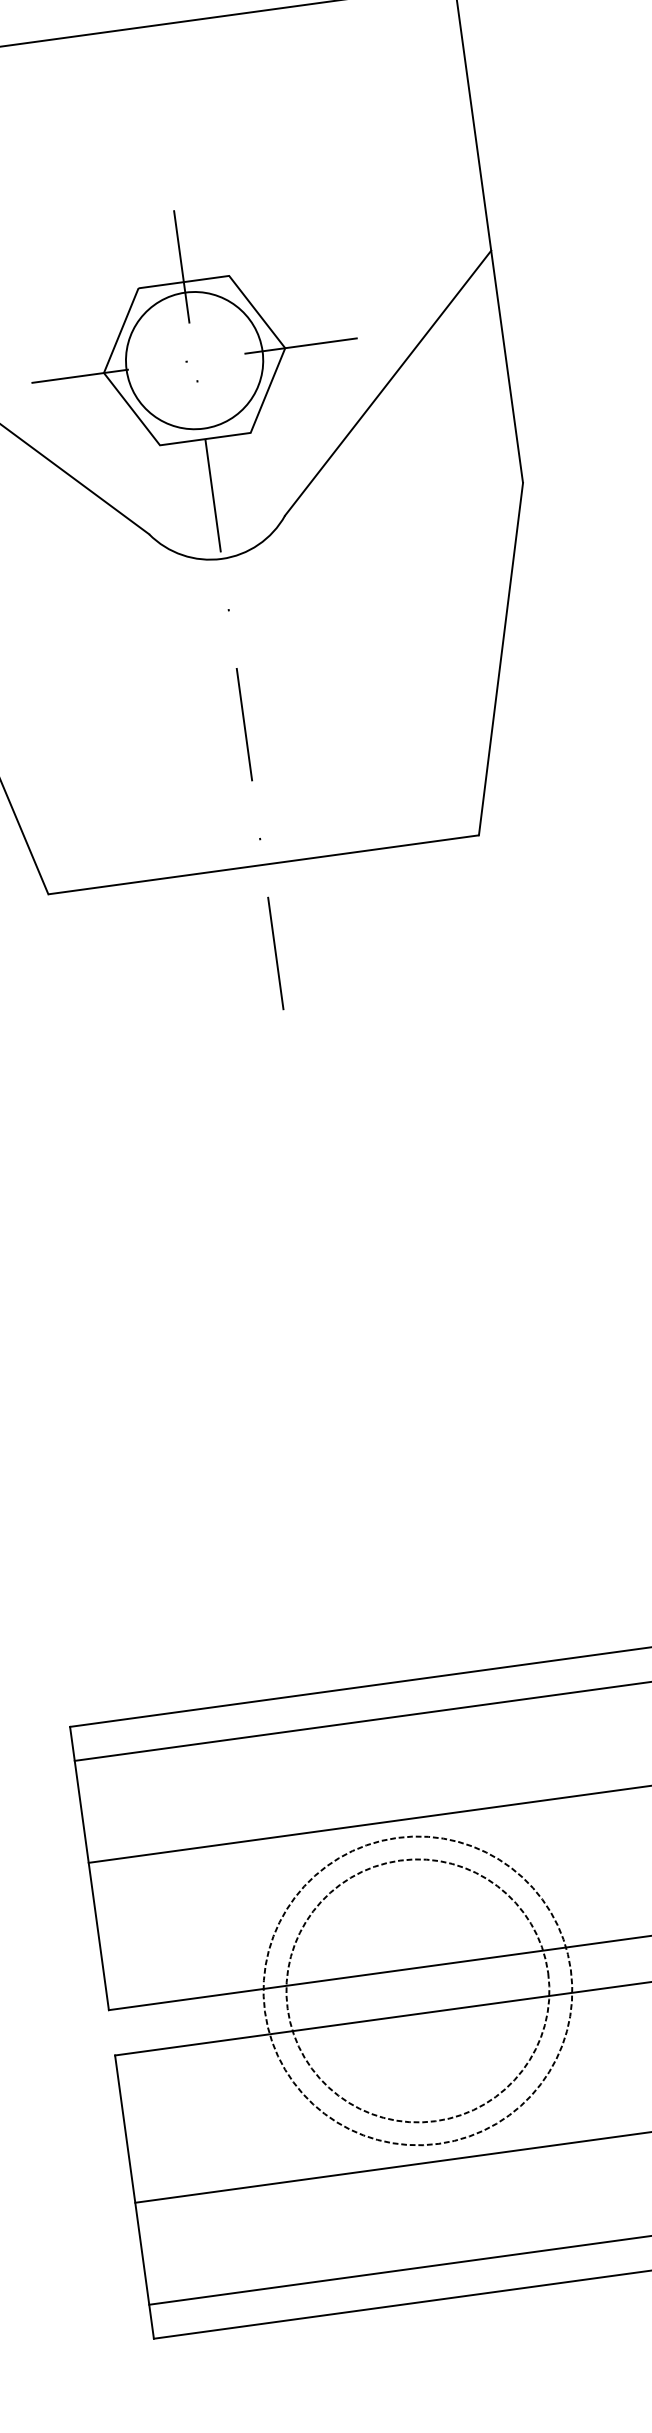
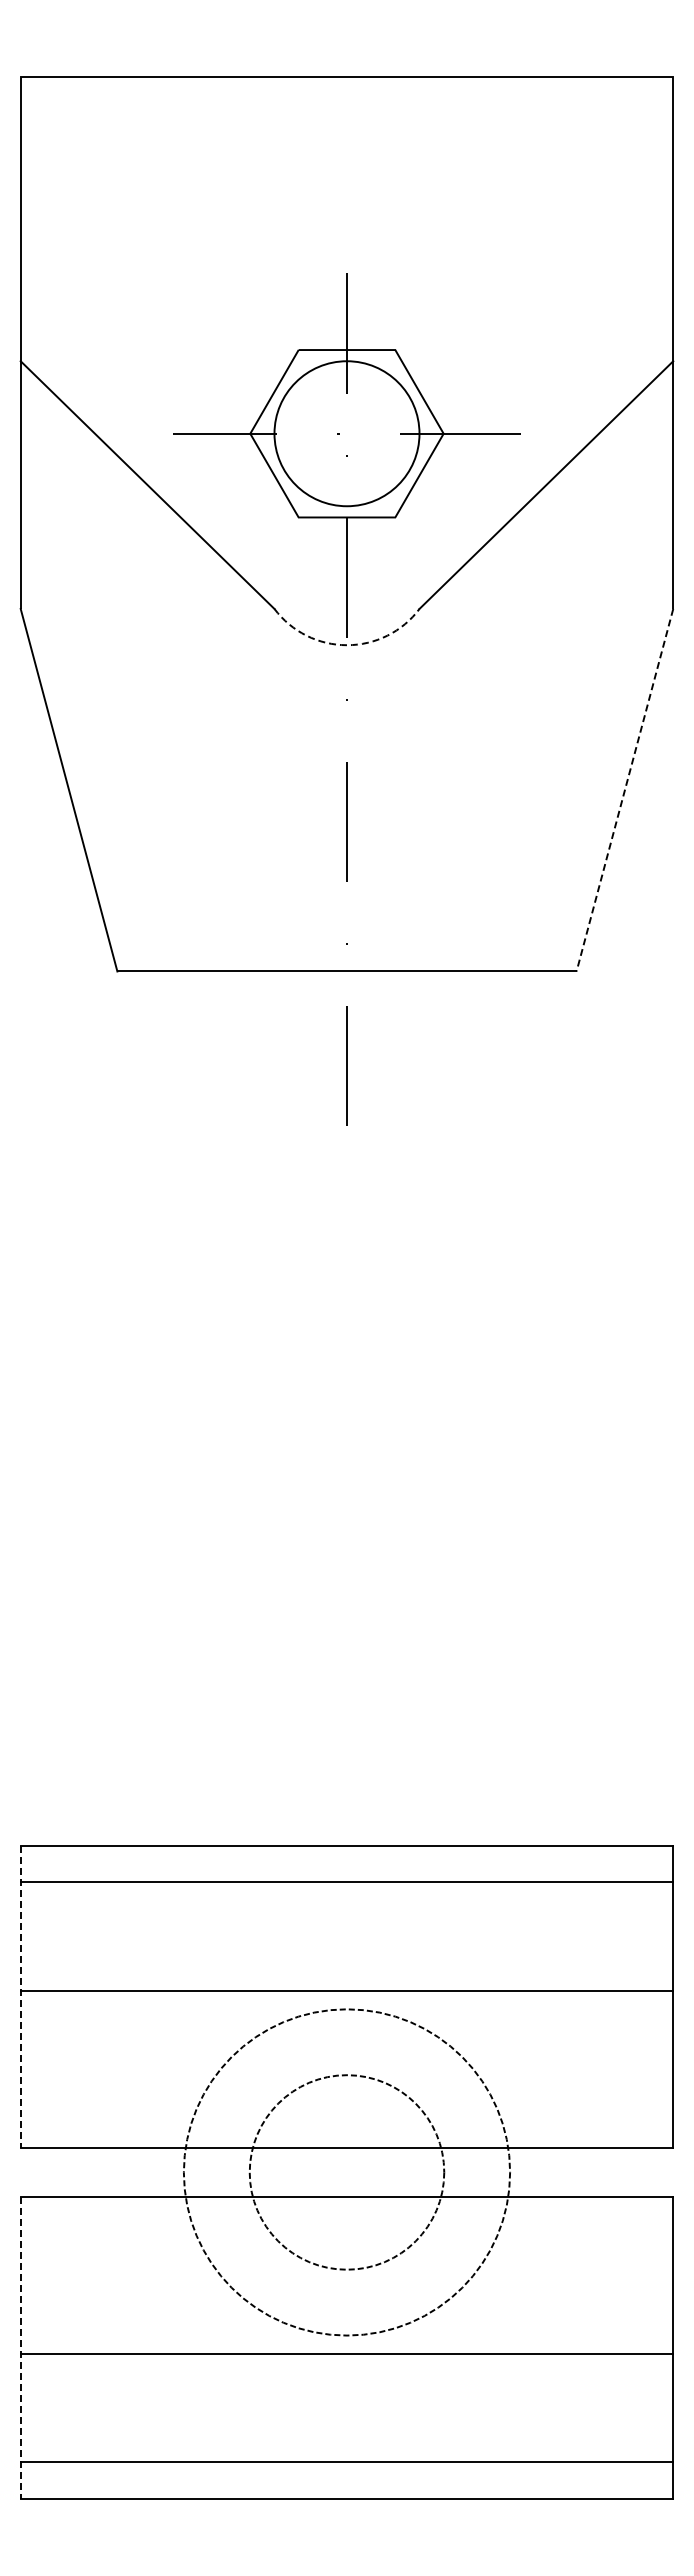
arc: (222, 559) -> (347, 645), solid -> dashed
line: (500, 659) -> (624, 790), solid -> dashed
line: (89, 1868) -> (20, 1997), solid -> dashed
circle: (417, 1991) -> (346, 2172), size x0.7
line: (134, 2197) -> (20, 2348), solid -> dashed

